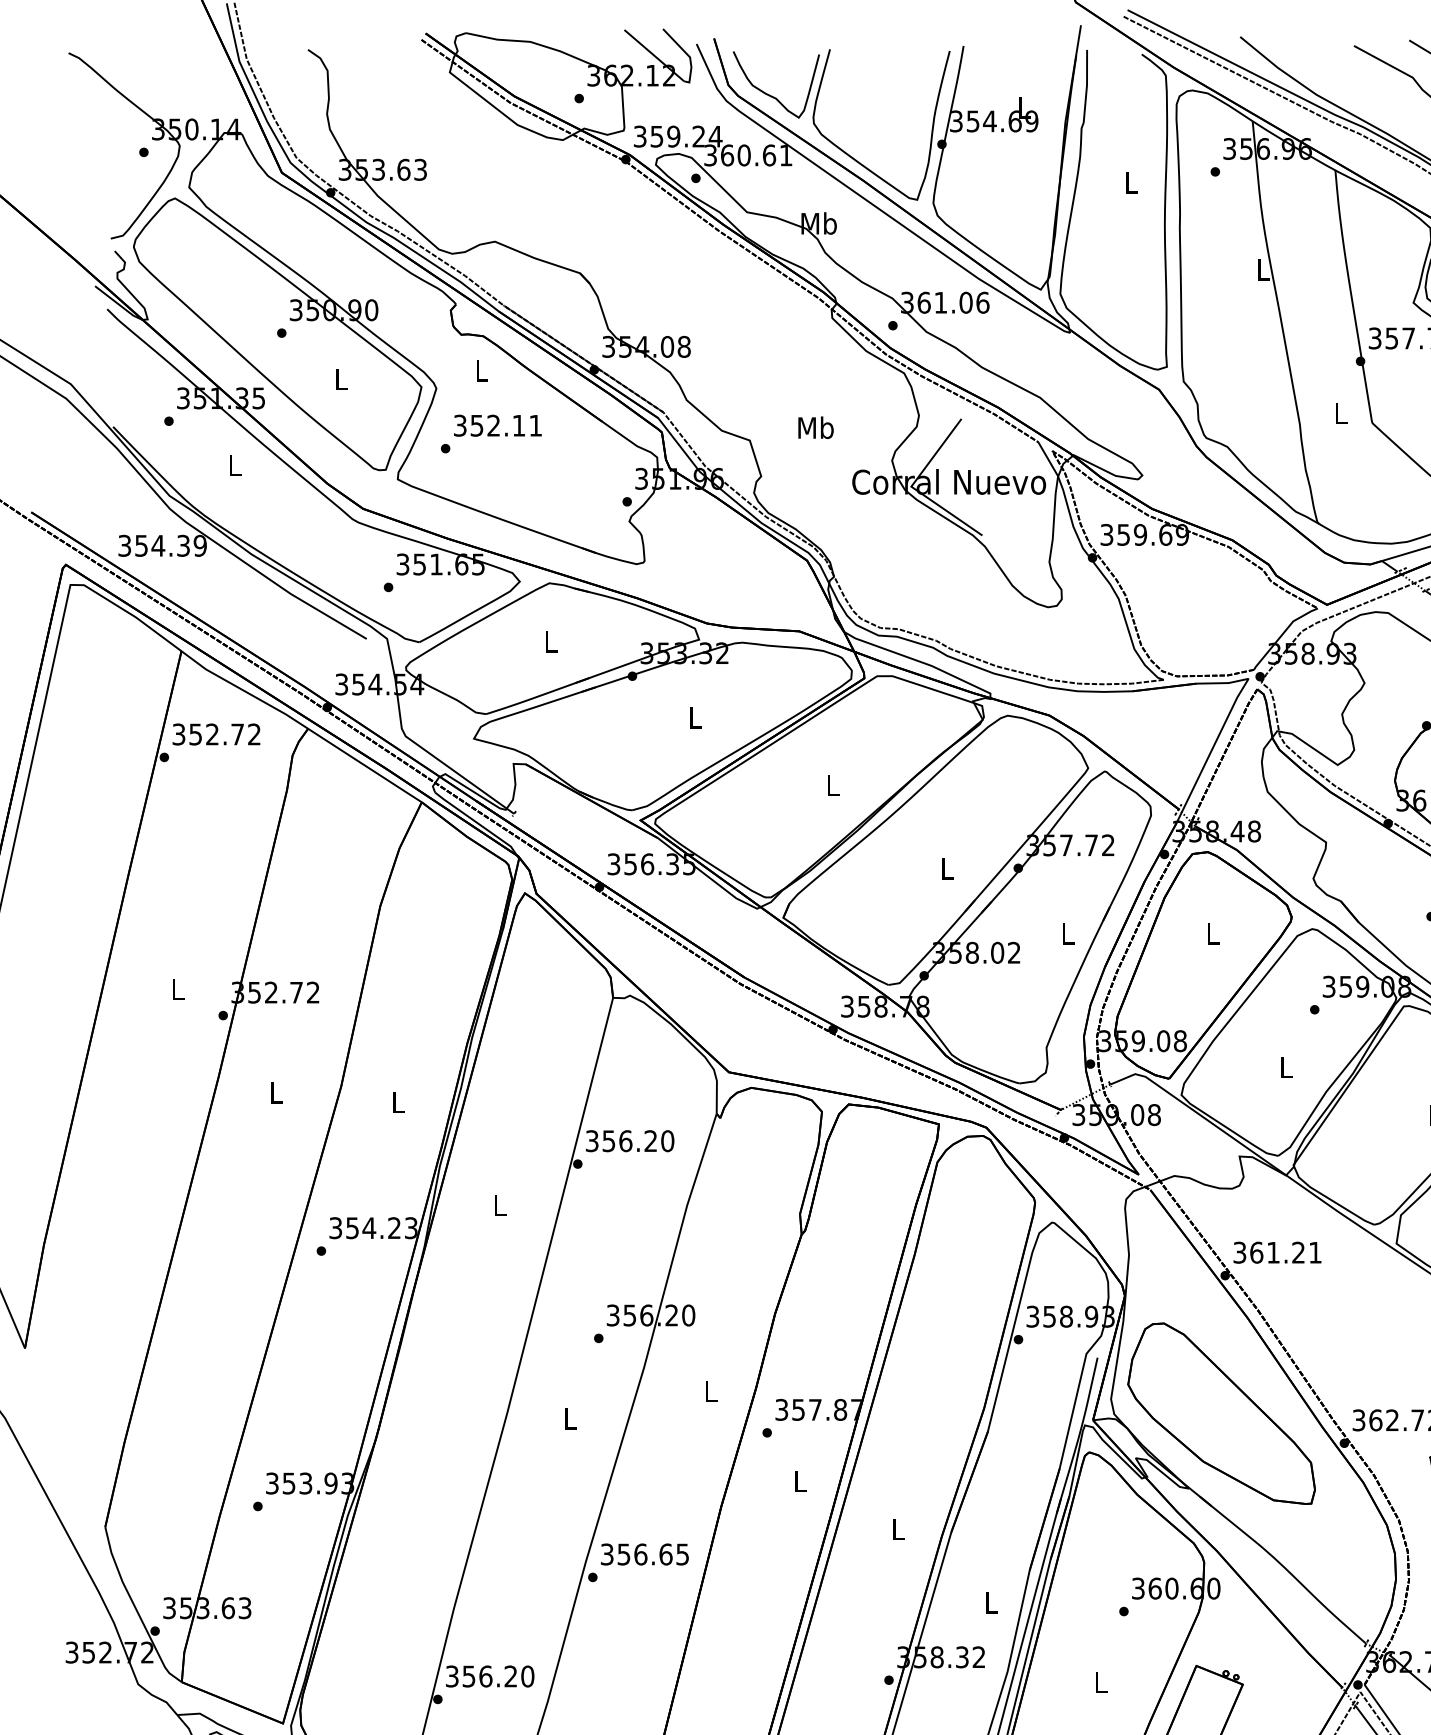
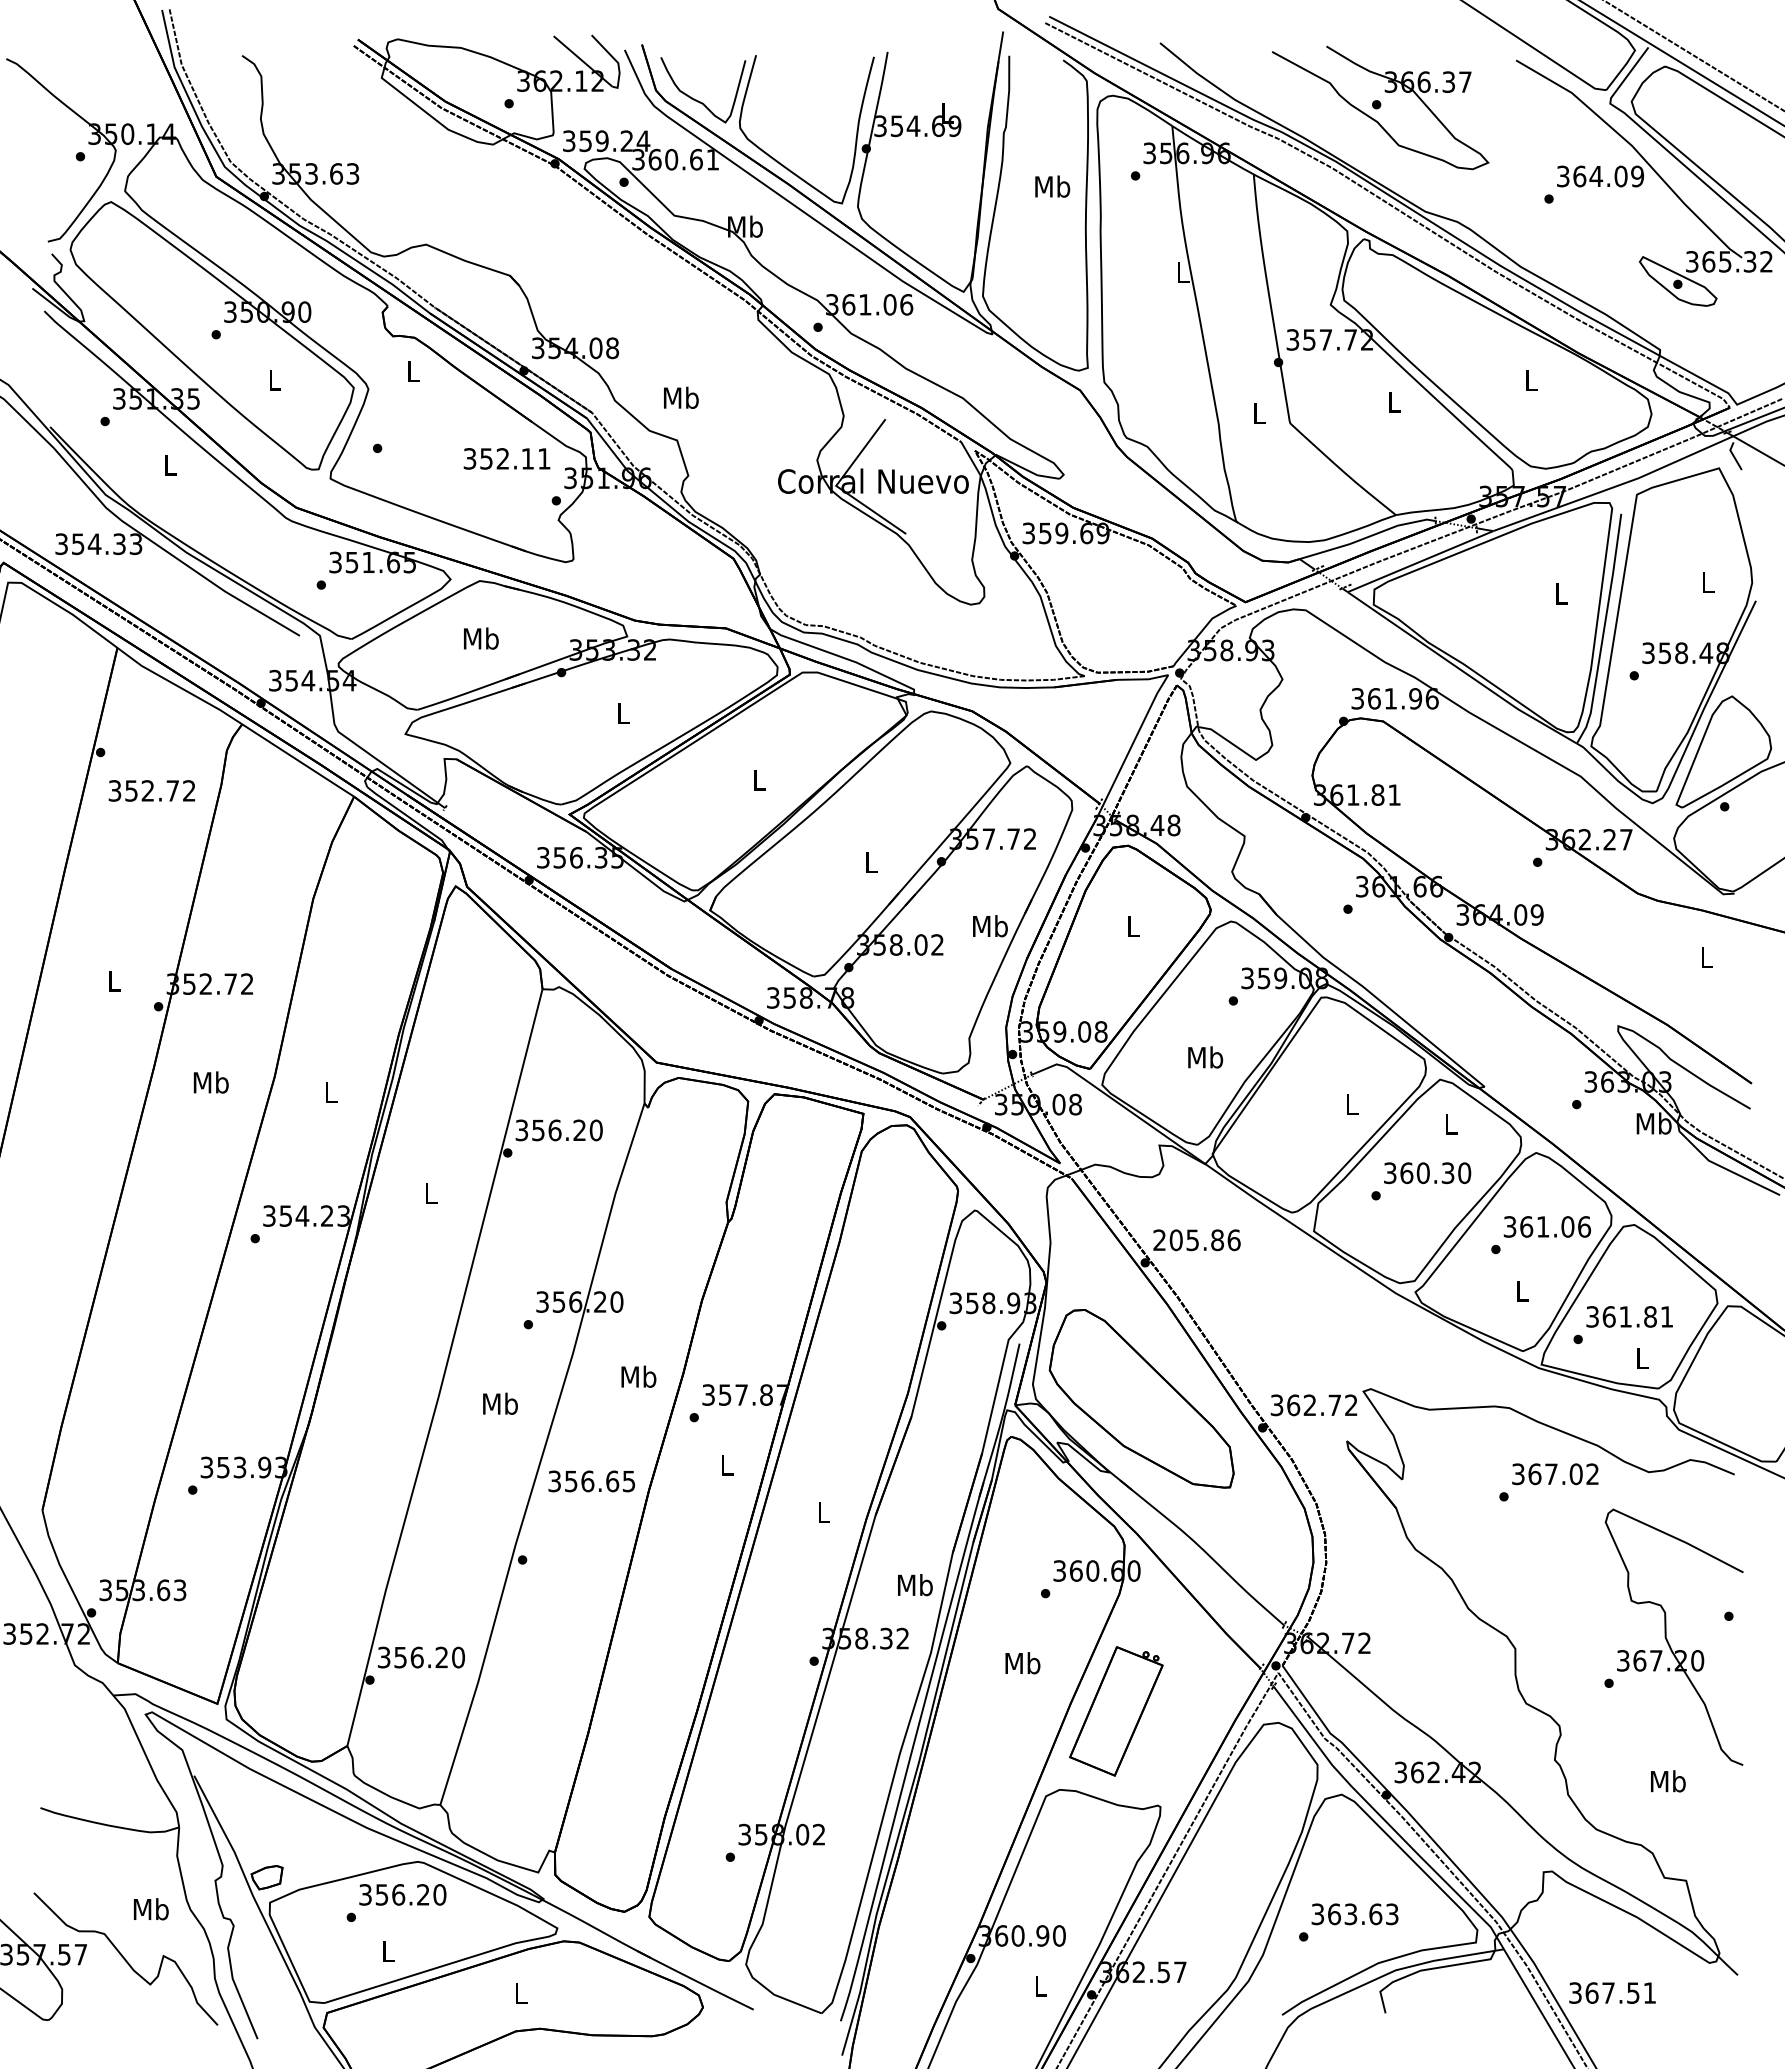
text: (1131, 182) -> (1052, 186), L -> Mb
text: (497, 425) -> (506, 458), moved
text: (816, 427) -> (681, 397), moved
text: (199, 545) -> (135, 543), 354.39 -> 354.33
text: (551, 641) -> (481, 638), L -> Mb
text: (216, 734) -> (151, 790), moved
text: (1068, 934) -> (990, 926), L -> Mb
text: (1286, 1067) -> (1205, 1057), L -> Mb
text: (275, 1092) -> (210, 1082), L -> Mb
text: (1277, 1252) -> (1196, 1240), 361.21 -> 205.86
text: (710, 1391) -> (638, 1376), L -> Mb
text: (570, 1418) -> (500, 1403), L -> Mb
text: (644, 1554) -> (591, 1481), moved
text: (991, 1603) -> (915, 1585), L -> Mb
text: (1100, 1682) -> (1022, 1663), L -> Mb

